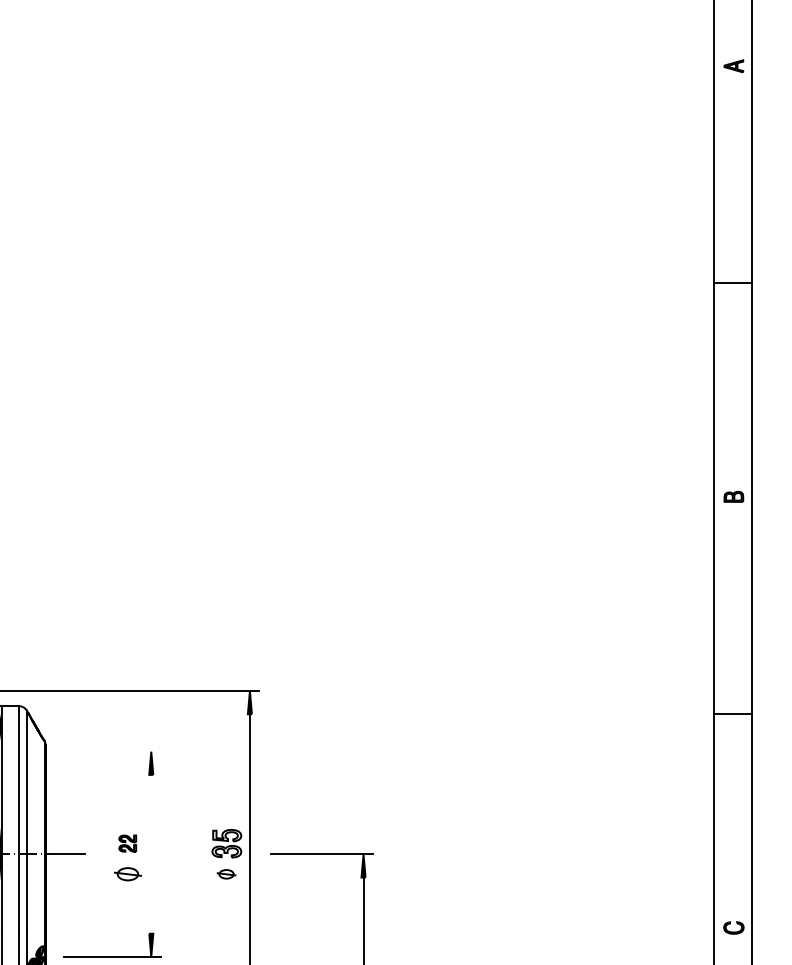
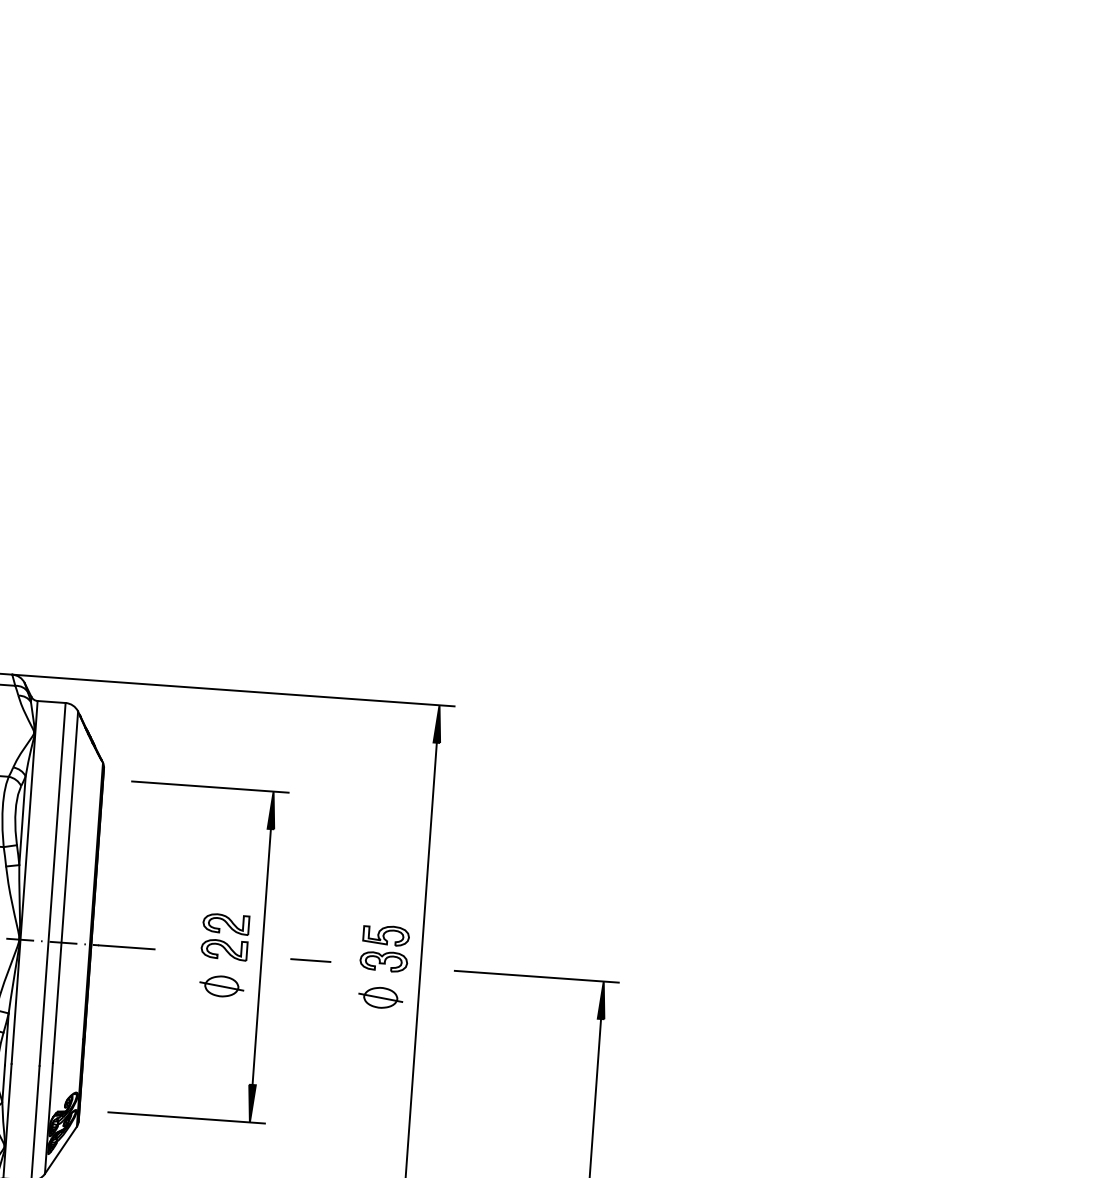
line: (111, 751) -> (209, 786), added
part: (127, 843) -> (224, 936), size x1.67
line: (151, 853) -> (262, 955), added
line: (181, 853) -> (310, 959), added
part: (226, 874) -> (380, 998), size x1.43

